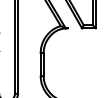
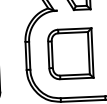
part: (77, 64) -> (70, 53), added

